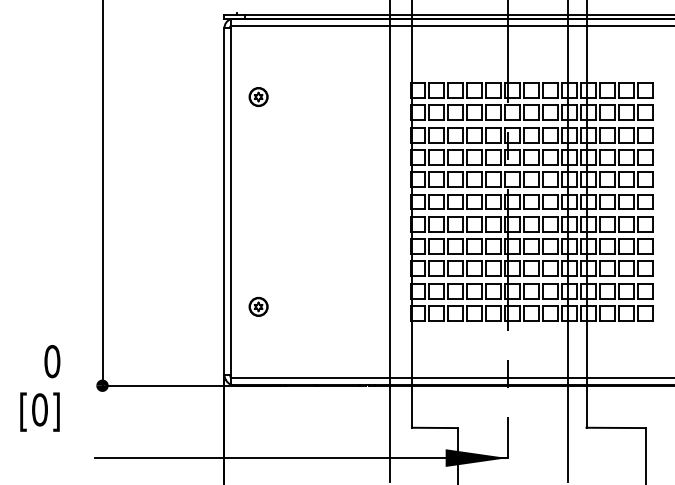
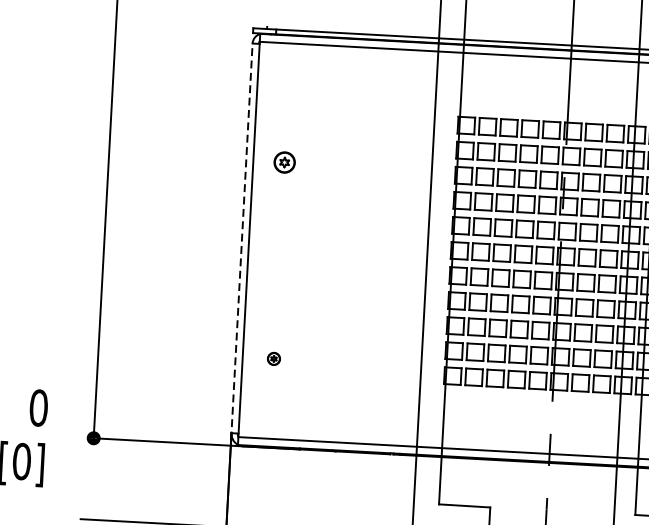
part: (258, 96) -> (284, 161), moved
line: (224, 203) -> (241, 240), solid -> dashed
part: (258, 306) -> (273, 358), size x0.6

